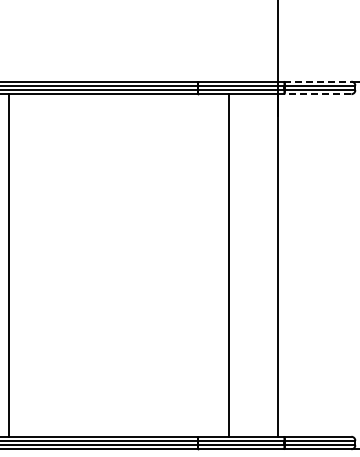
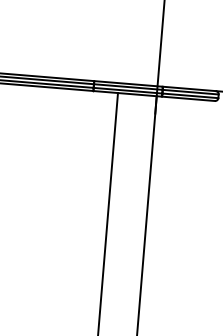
line: (317, 81) -> (188, 88), dashed -> solid
line: (317, 94) -> (188, 99), dashed -> solid

